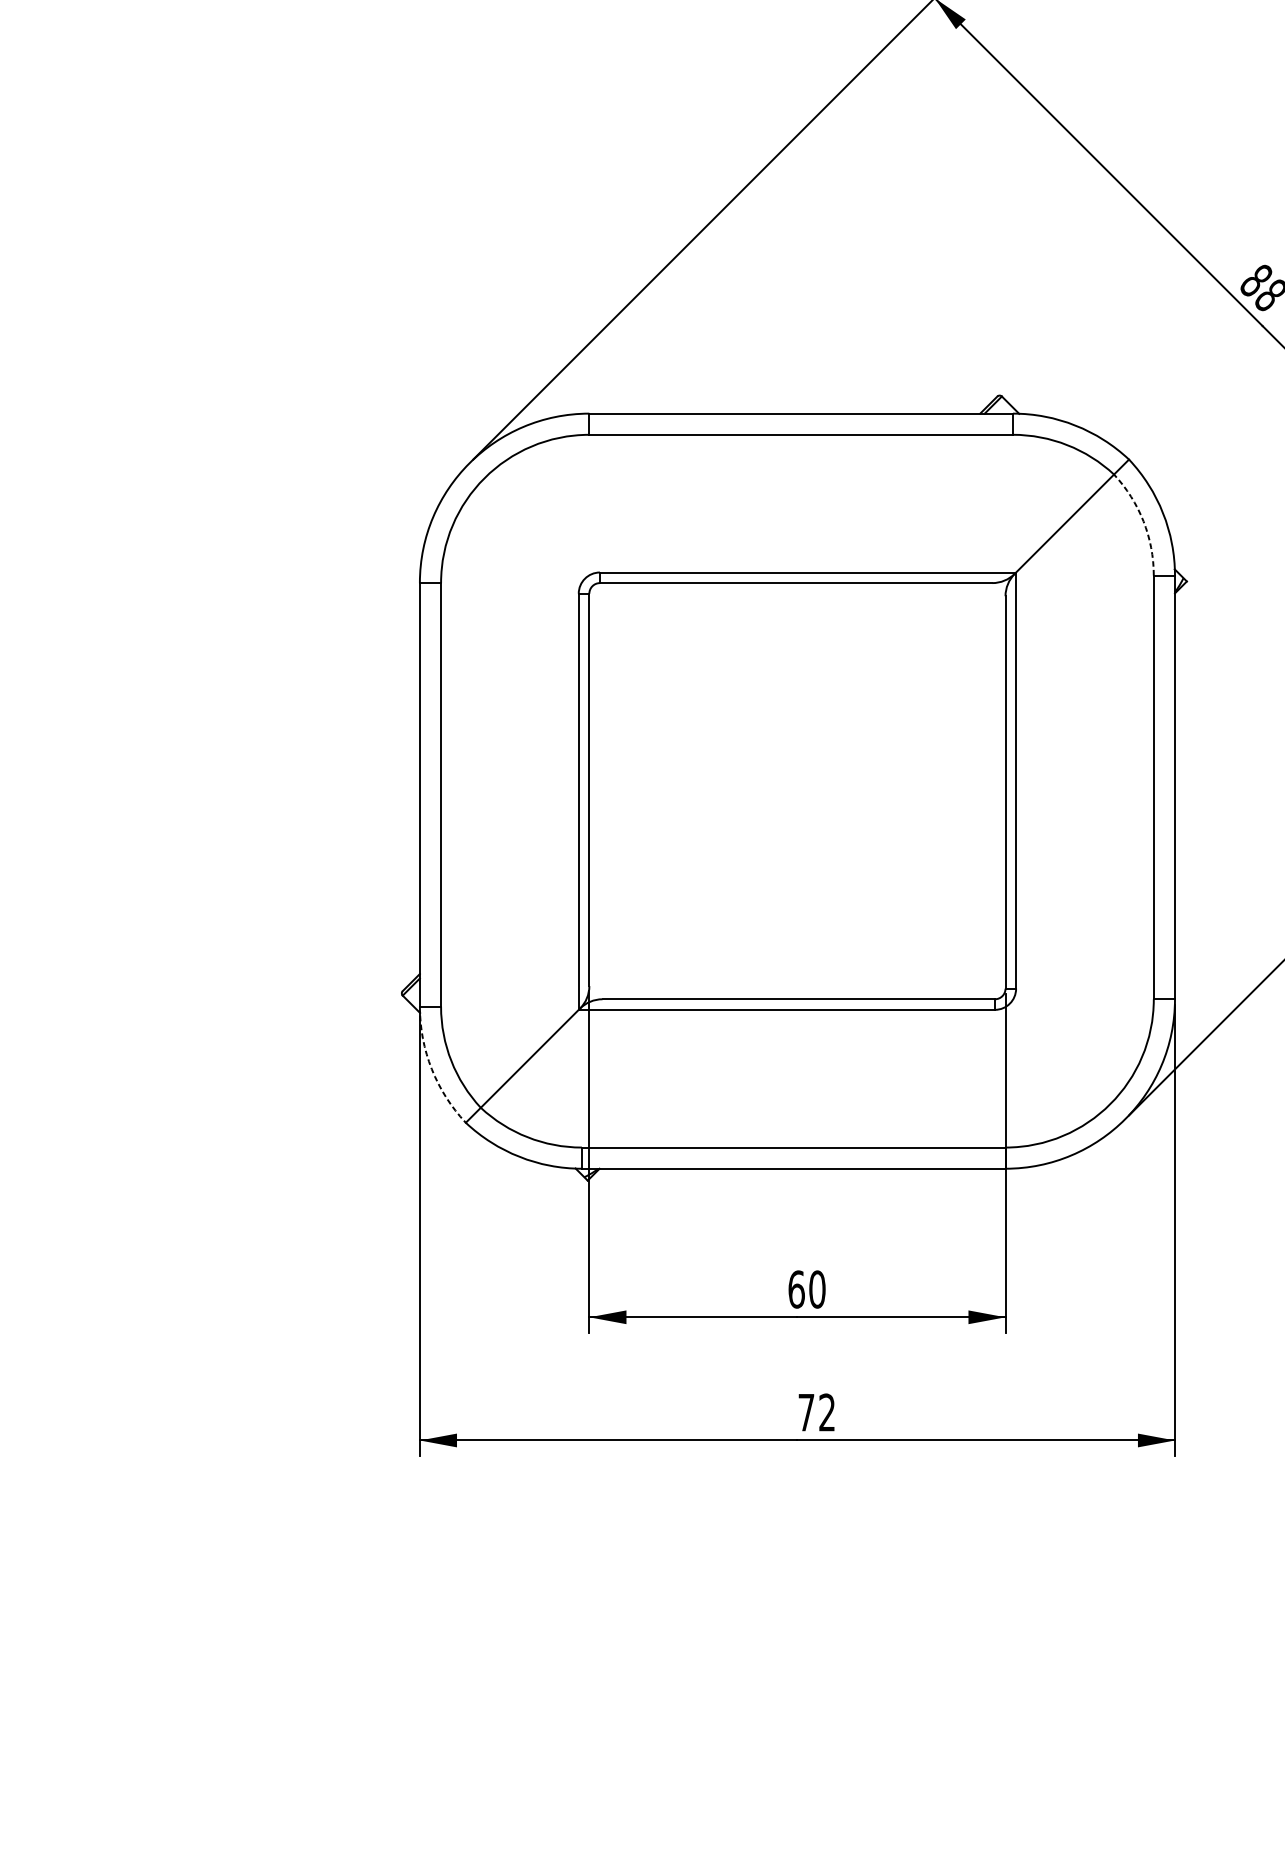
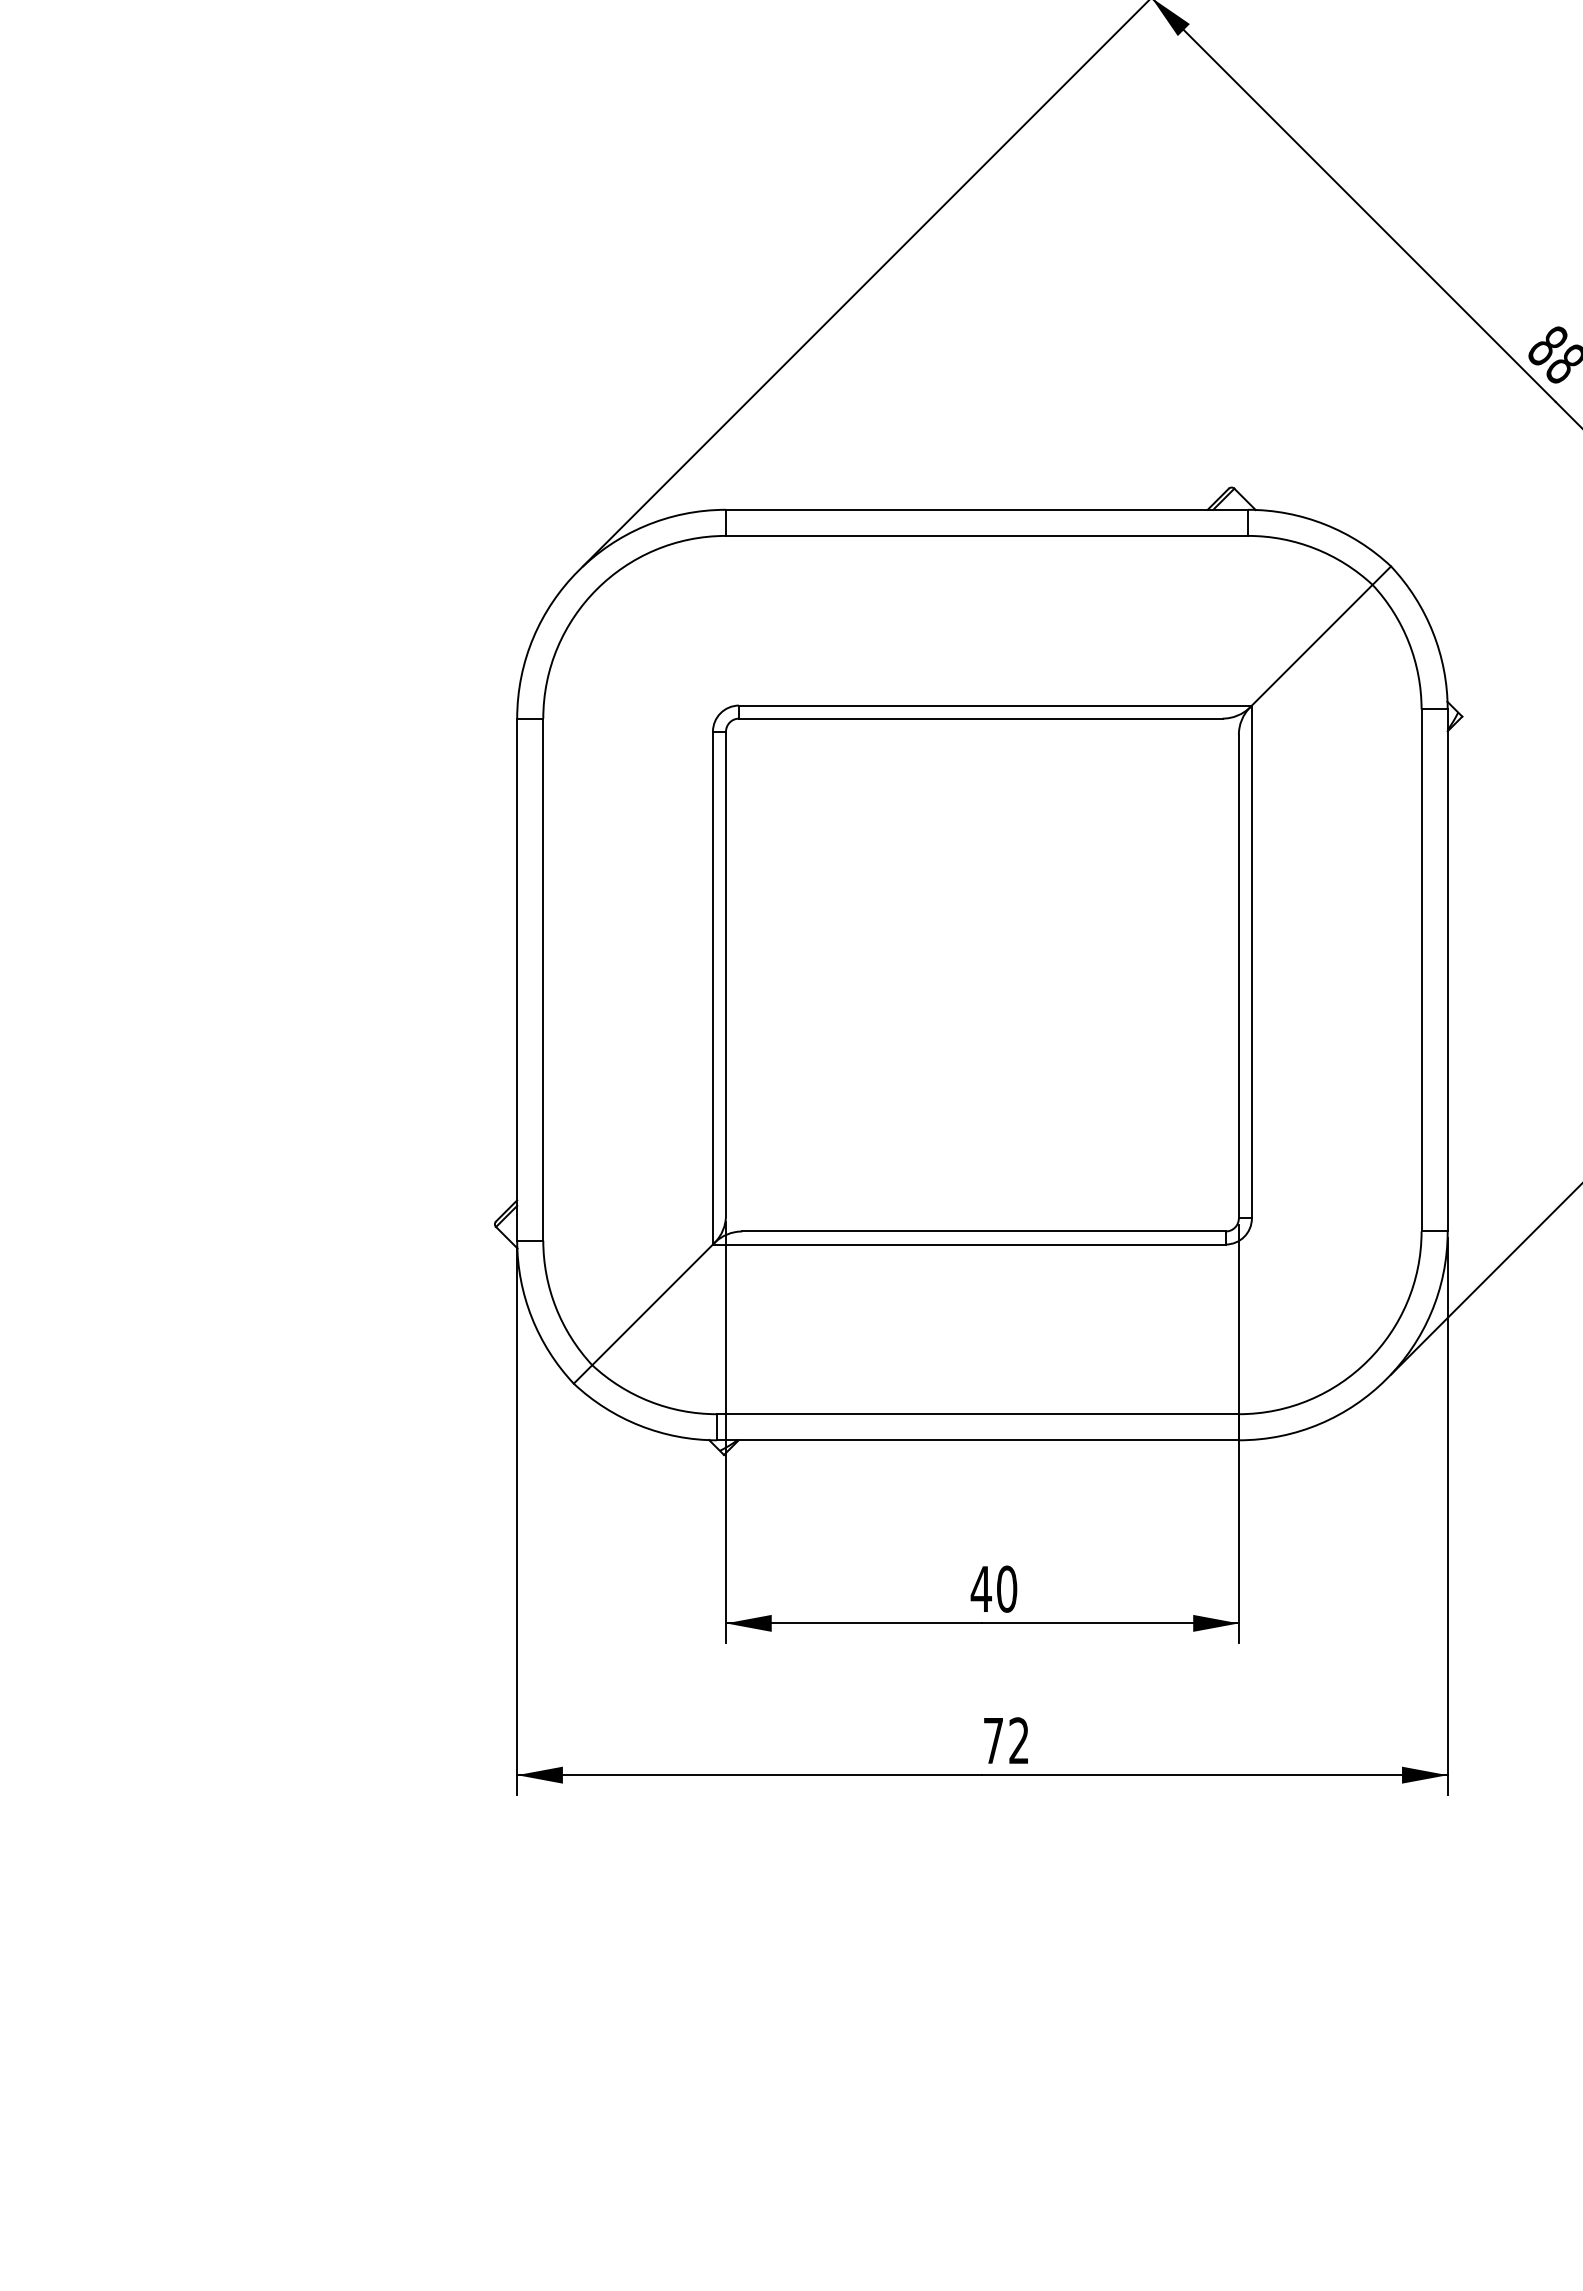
arc: (1143, 521) -> (1408, 642), dashed -> solid
arc: (431, 1069) -> (531, 1317), dashed -> solid
text: (795, 1288) -> (980, 1588), 60 -> 40

